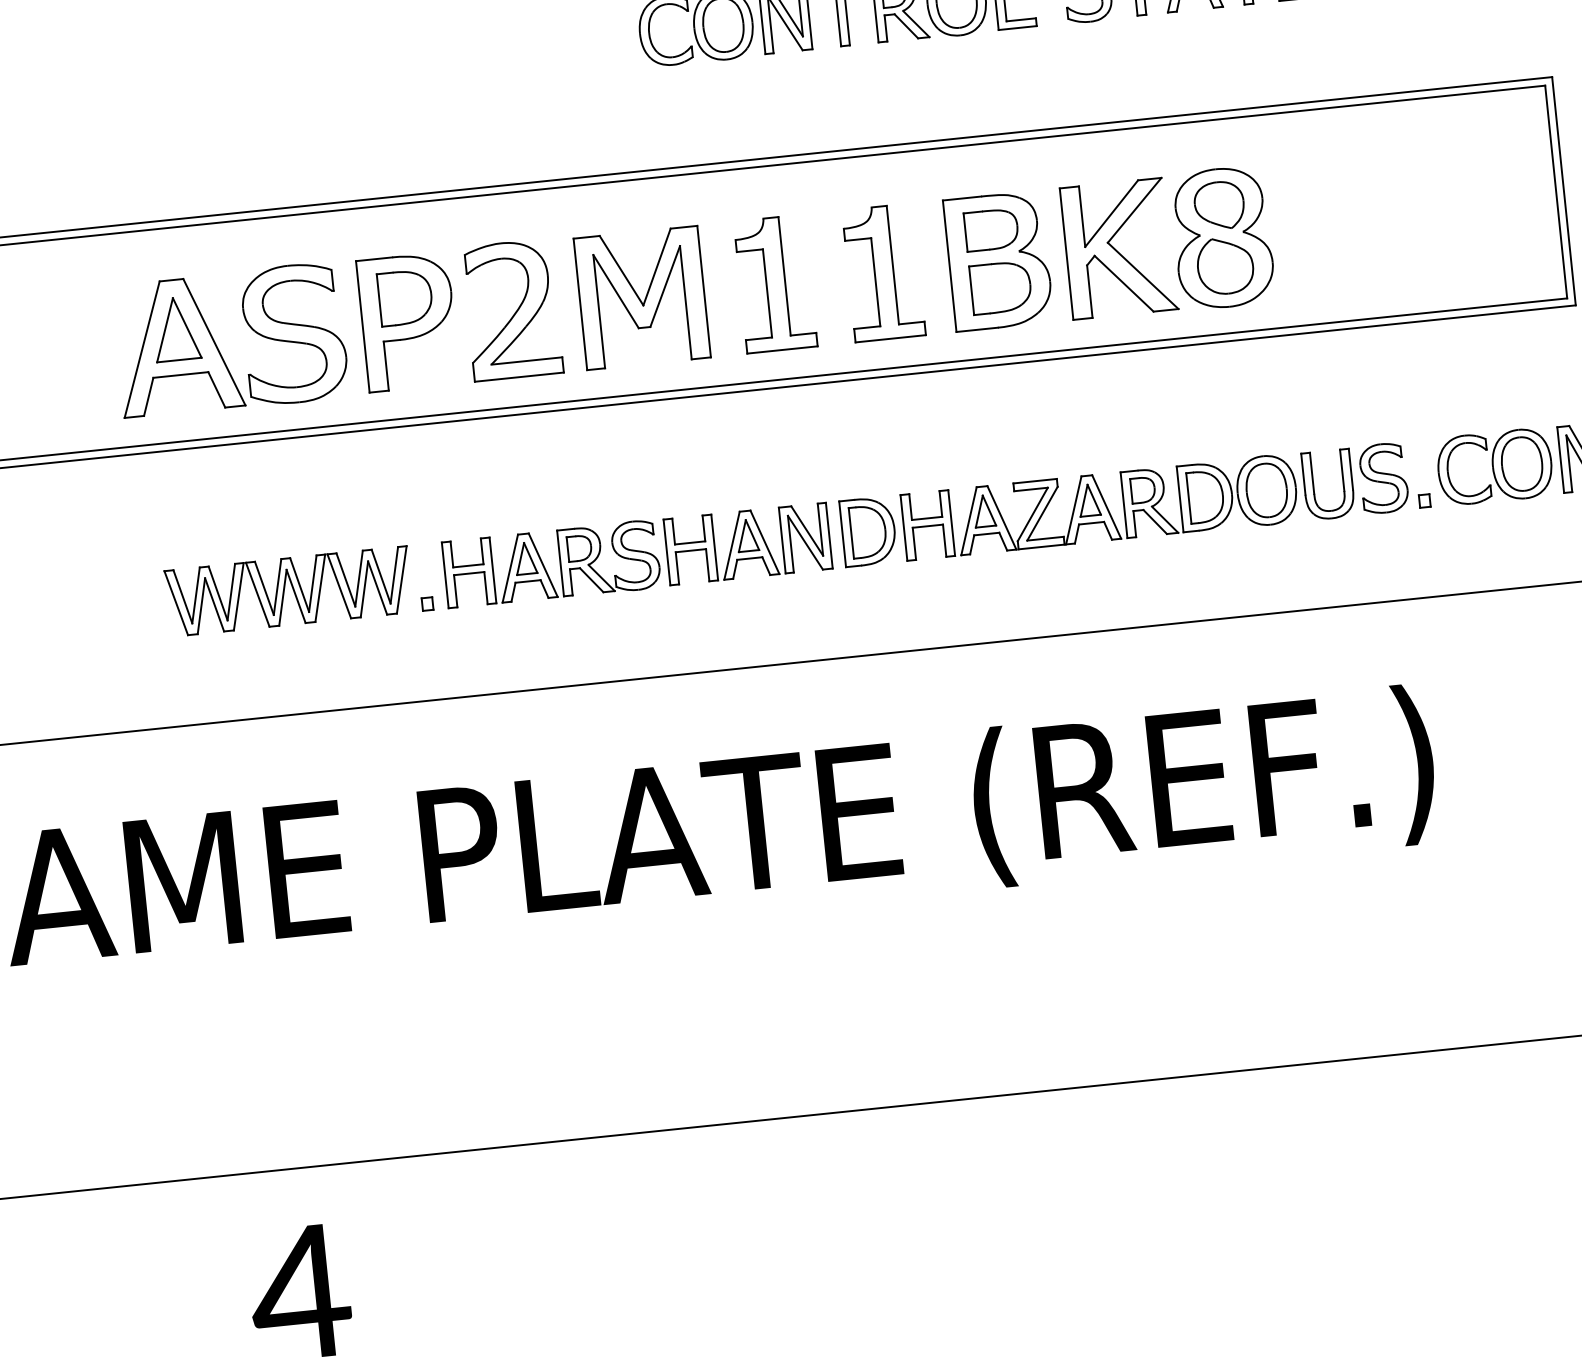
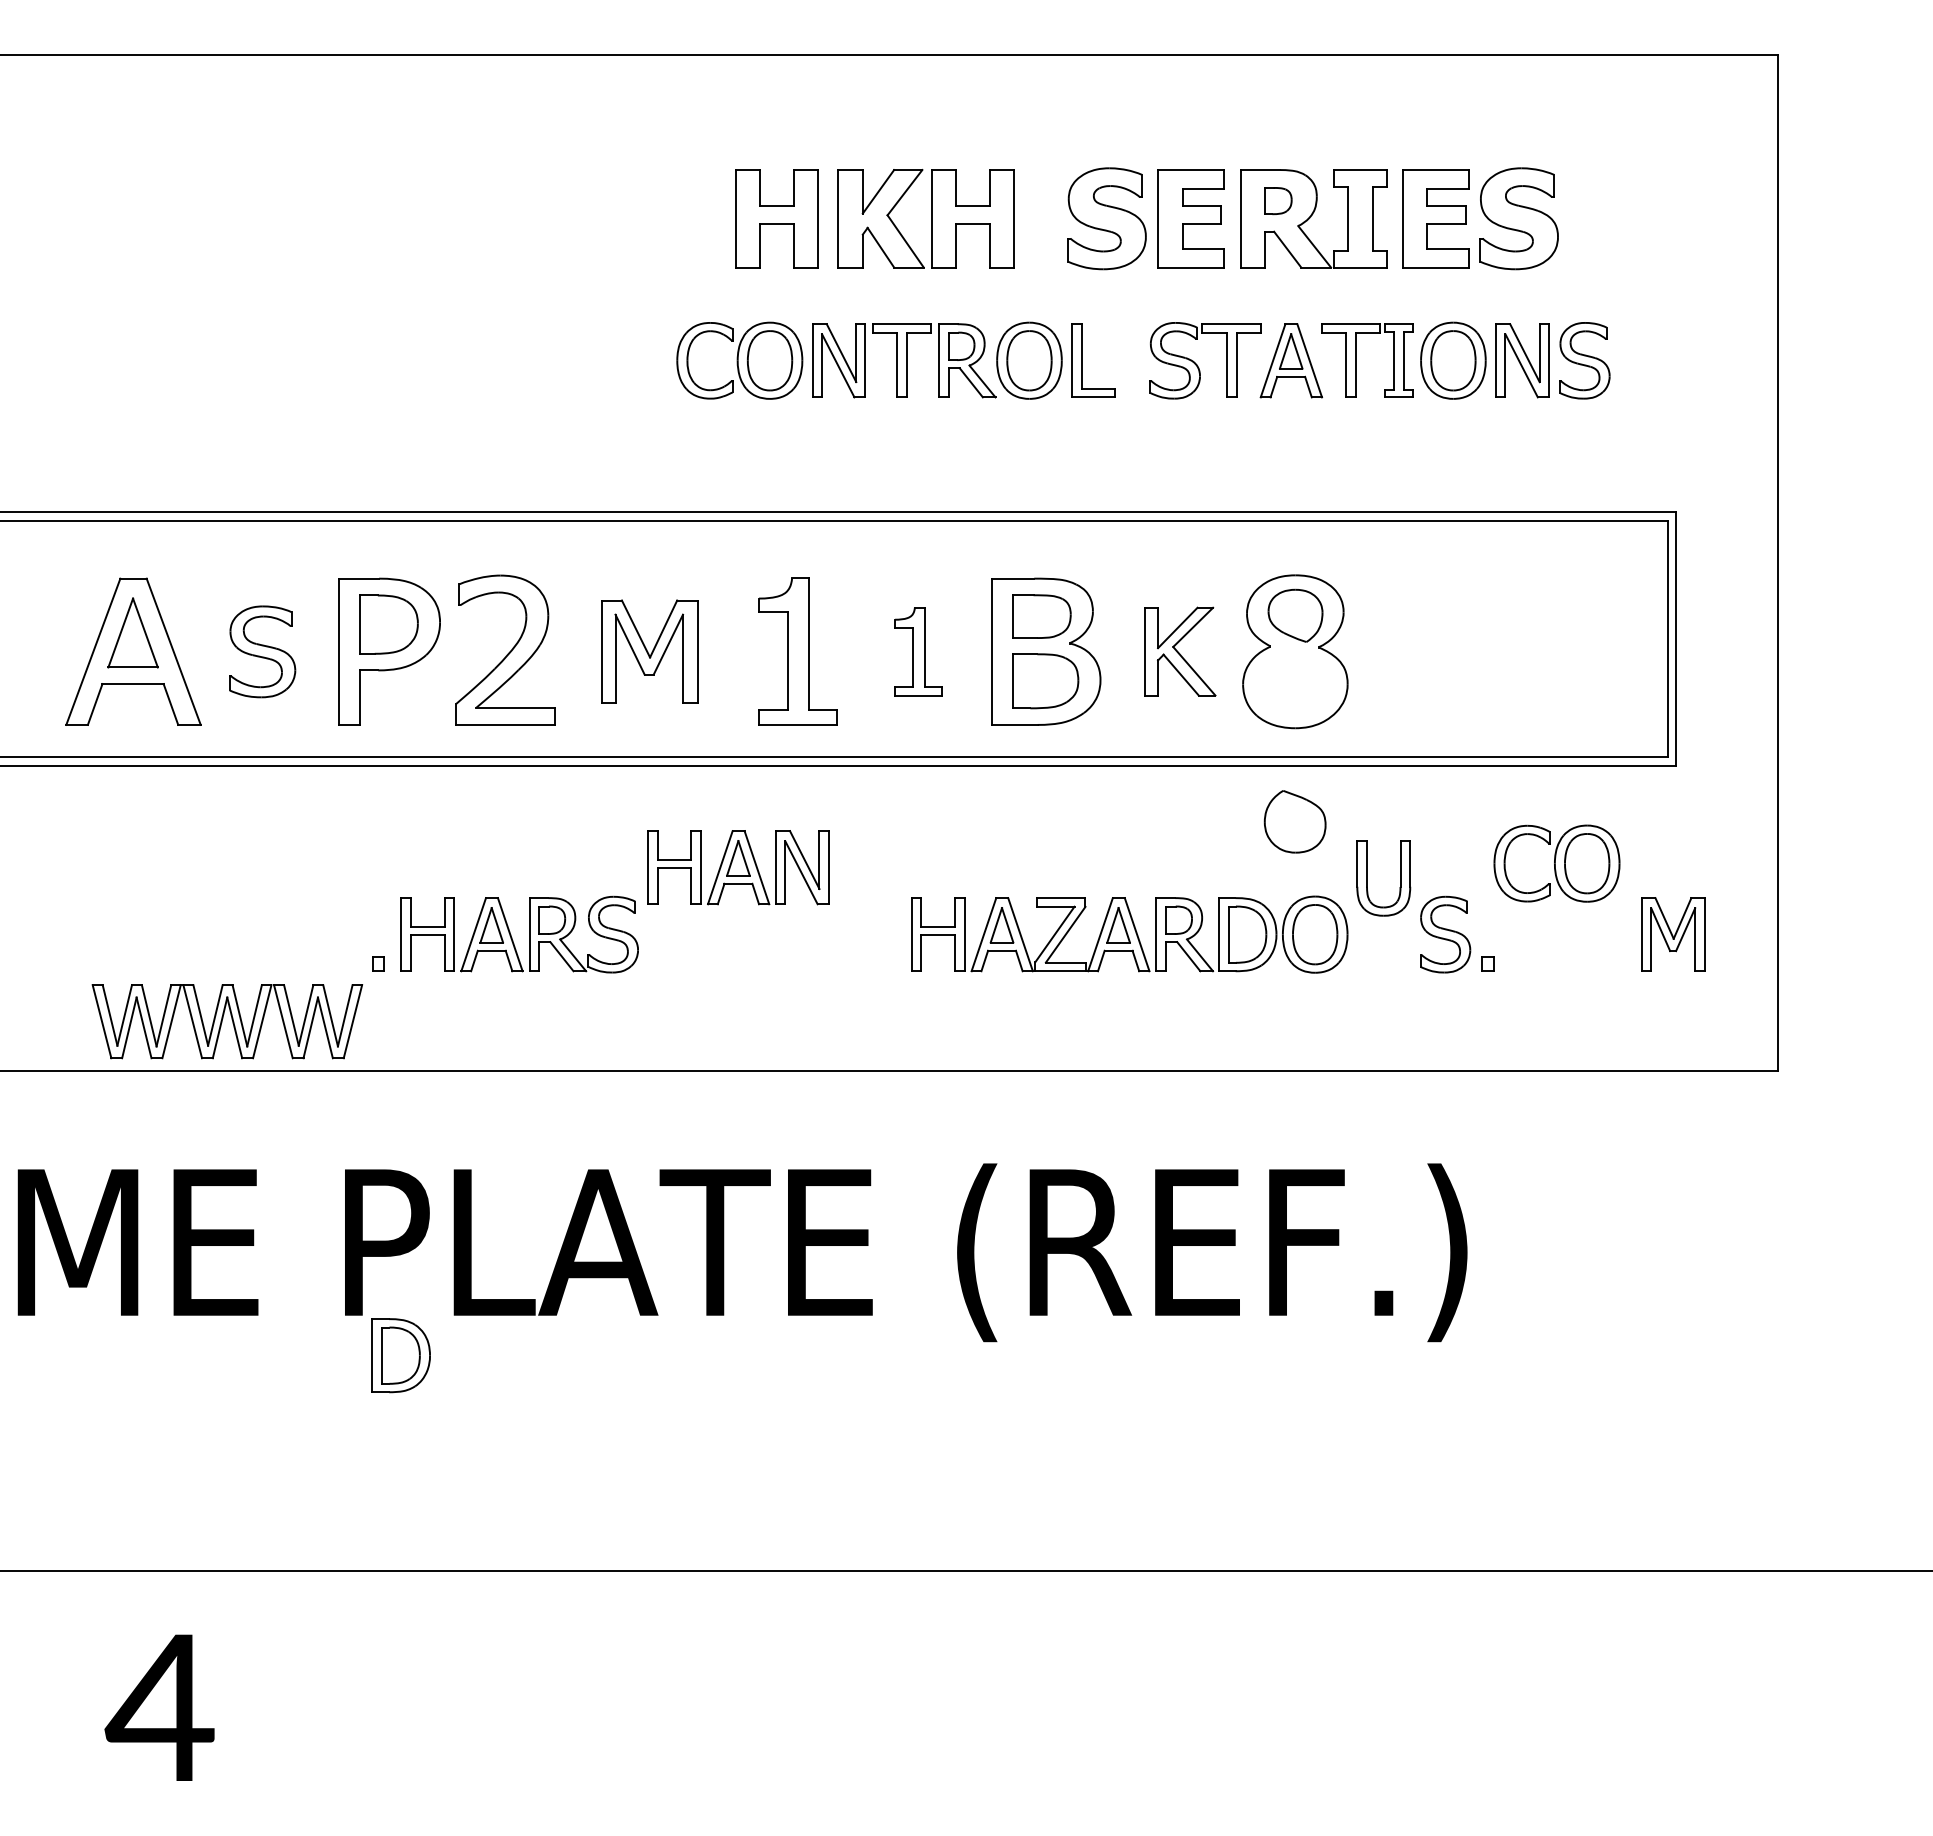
part: (1119, 248) -> (1180, 651), size x0.6
part: (1224, 265) -> (1294, 821), moved
part: (883, 272) -> (918, 651), size x0.6
part: (642, 297) -> (649, 651), size x0.7
part: (294, 333) -> (262, 651), size x0.6
part: (1494, 466) -> (1556, 863), moved
part: (1313, 486) -> (1367, 878), moved
part: (867, 531) -> (400, 1355), moved
part: (748, 543) -> (738, 867), moved
part: (289, 591) -> (227, 1021), moved

